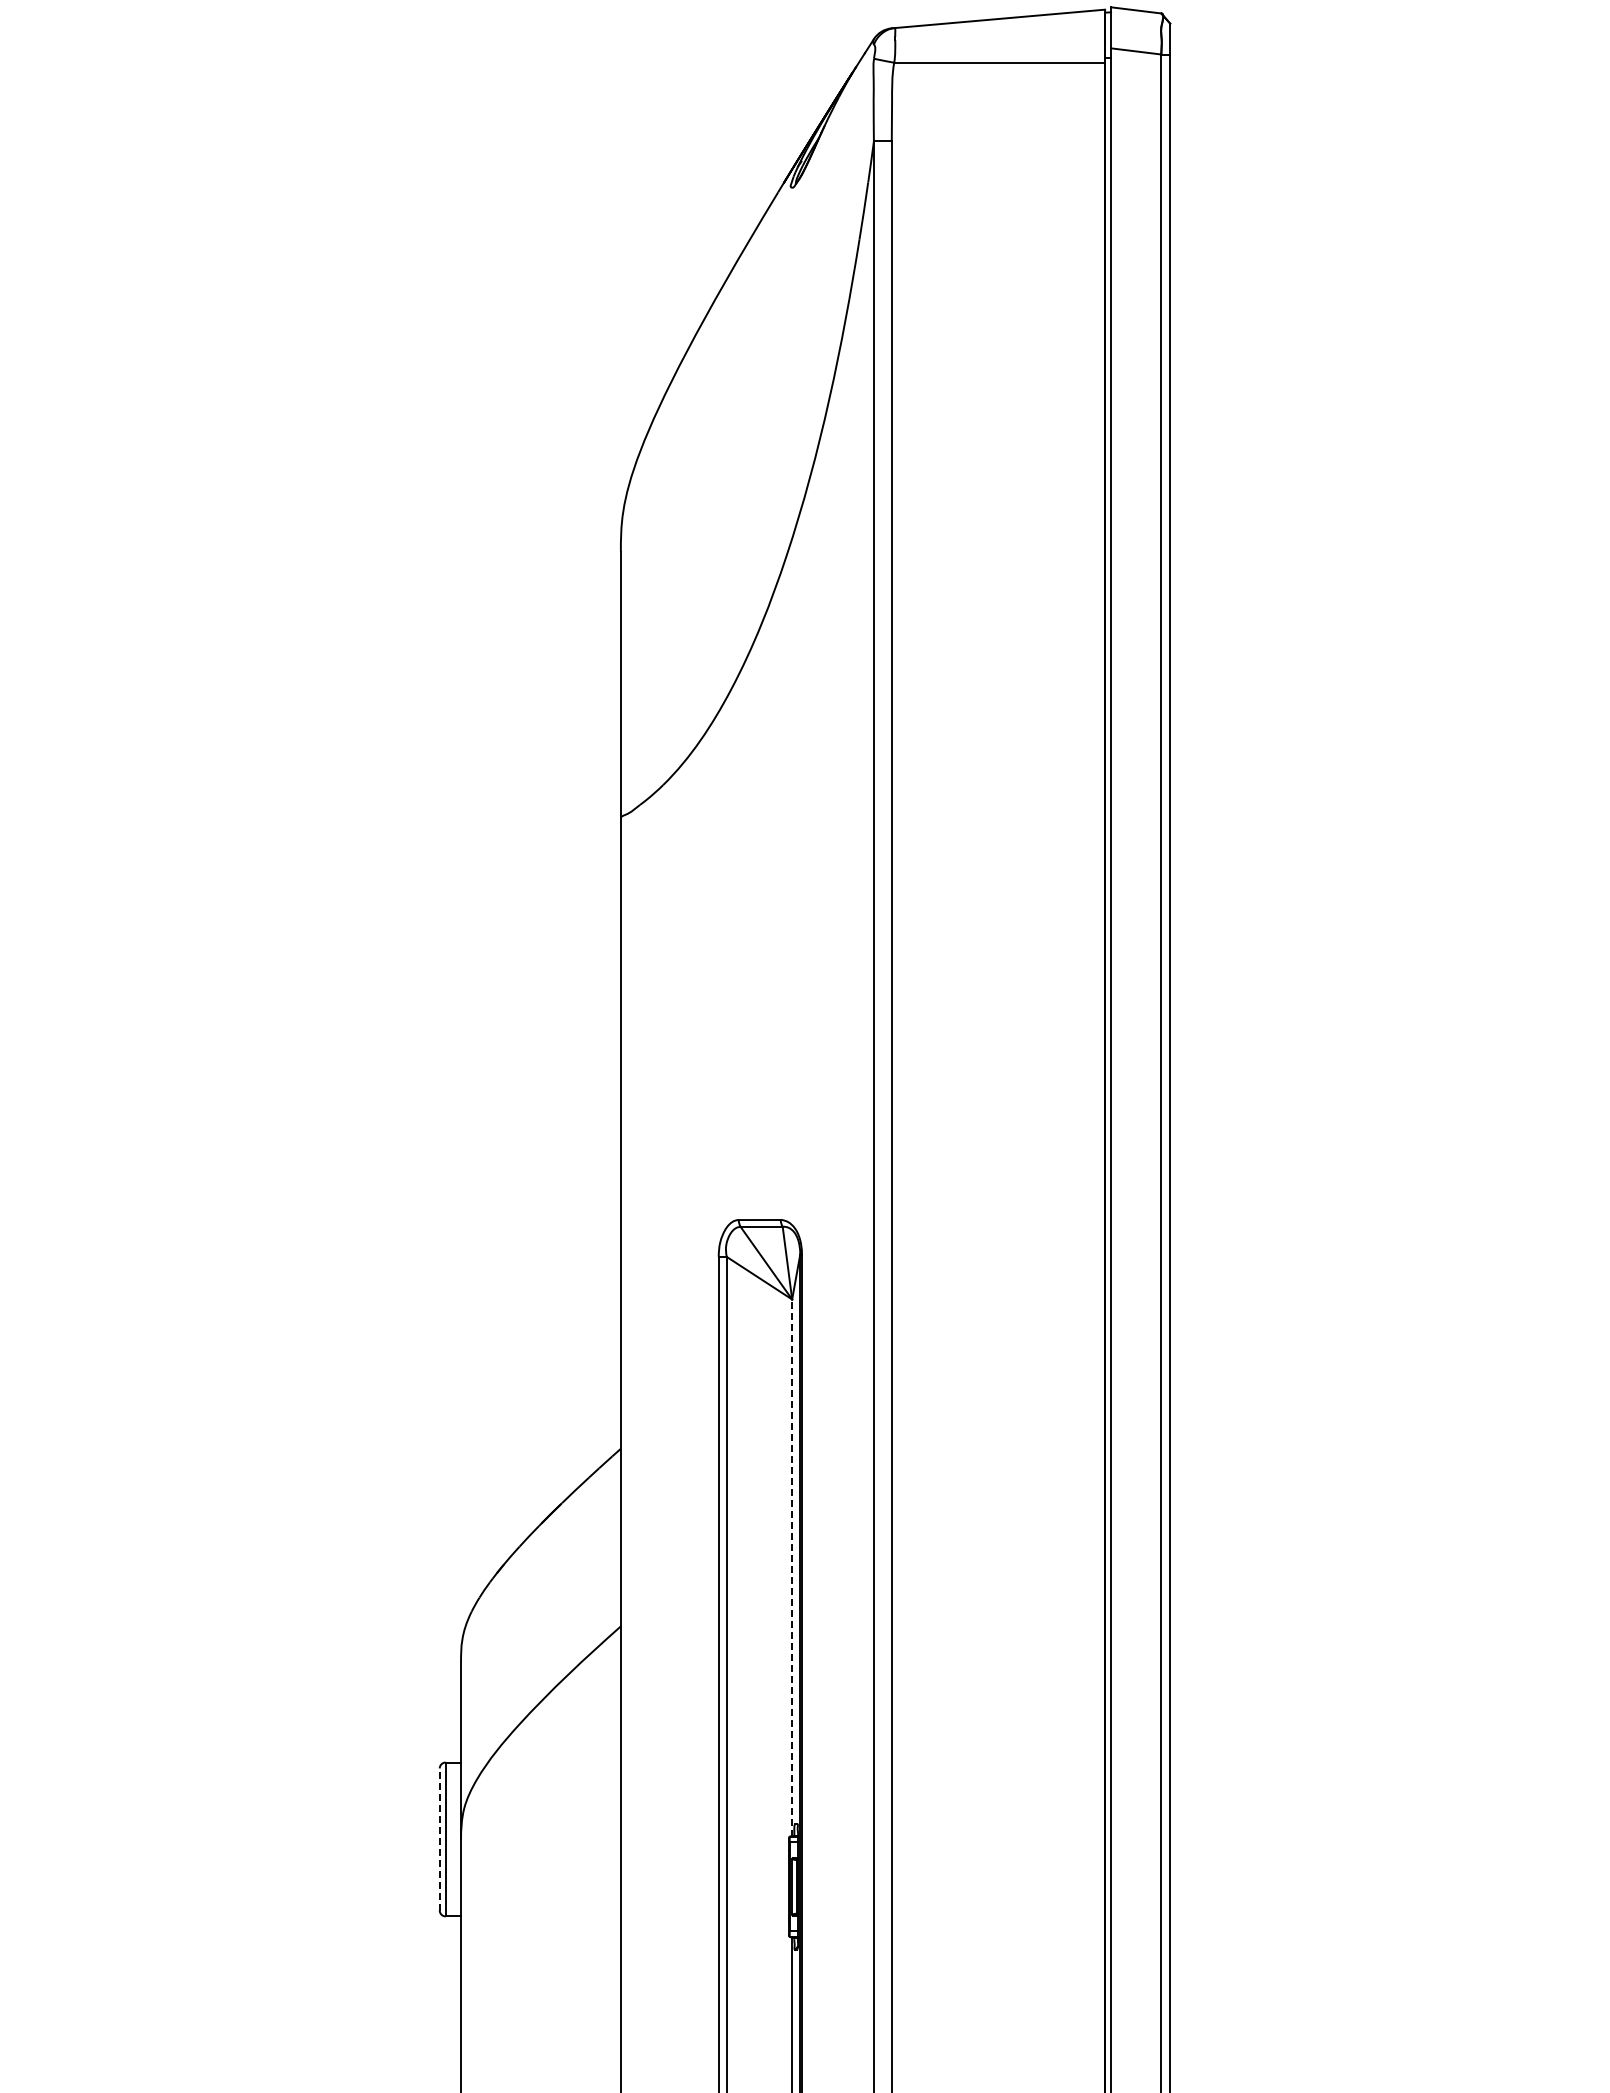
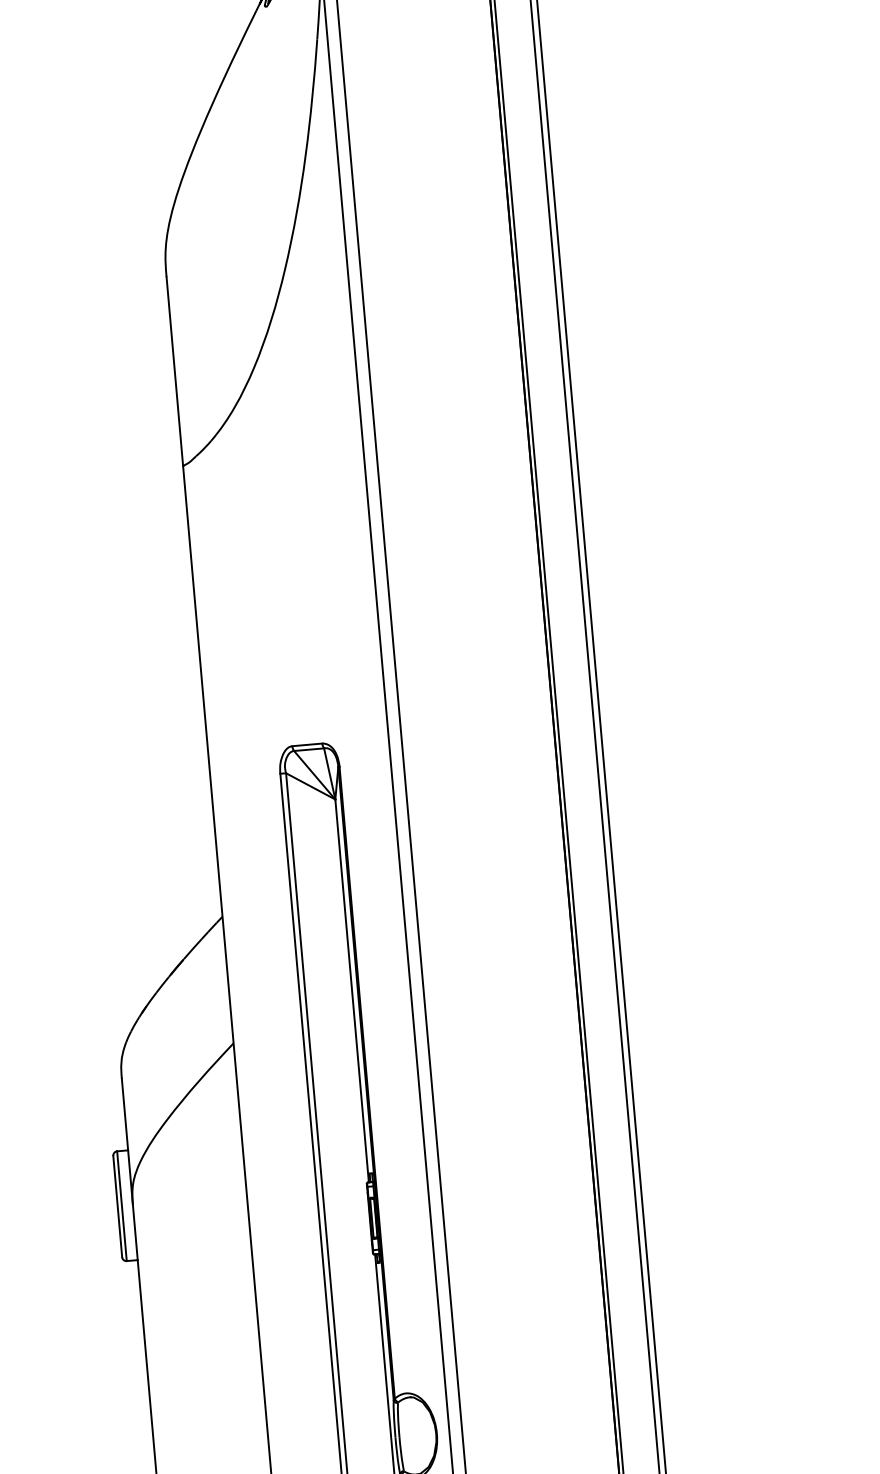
line: (792, 1568) -> (352, 991), dashed -> solid
line: (439, 1838) -> (117, 1205), dashed -> solid

